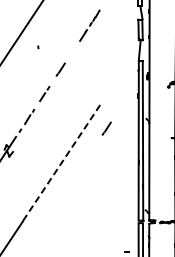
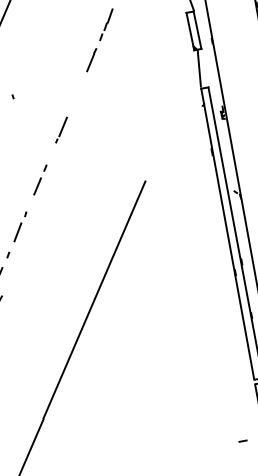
line: (106, 128) -> (164, 222), removed
line: (61, 163) -> (94, 301), dashed -> solid

